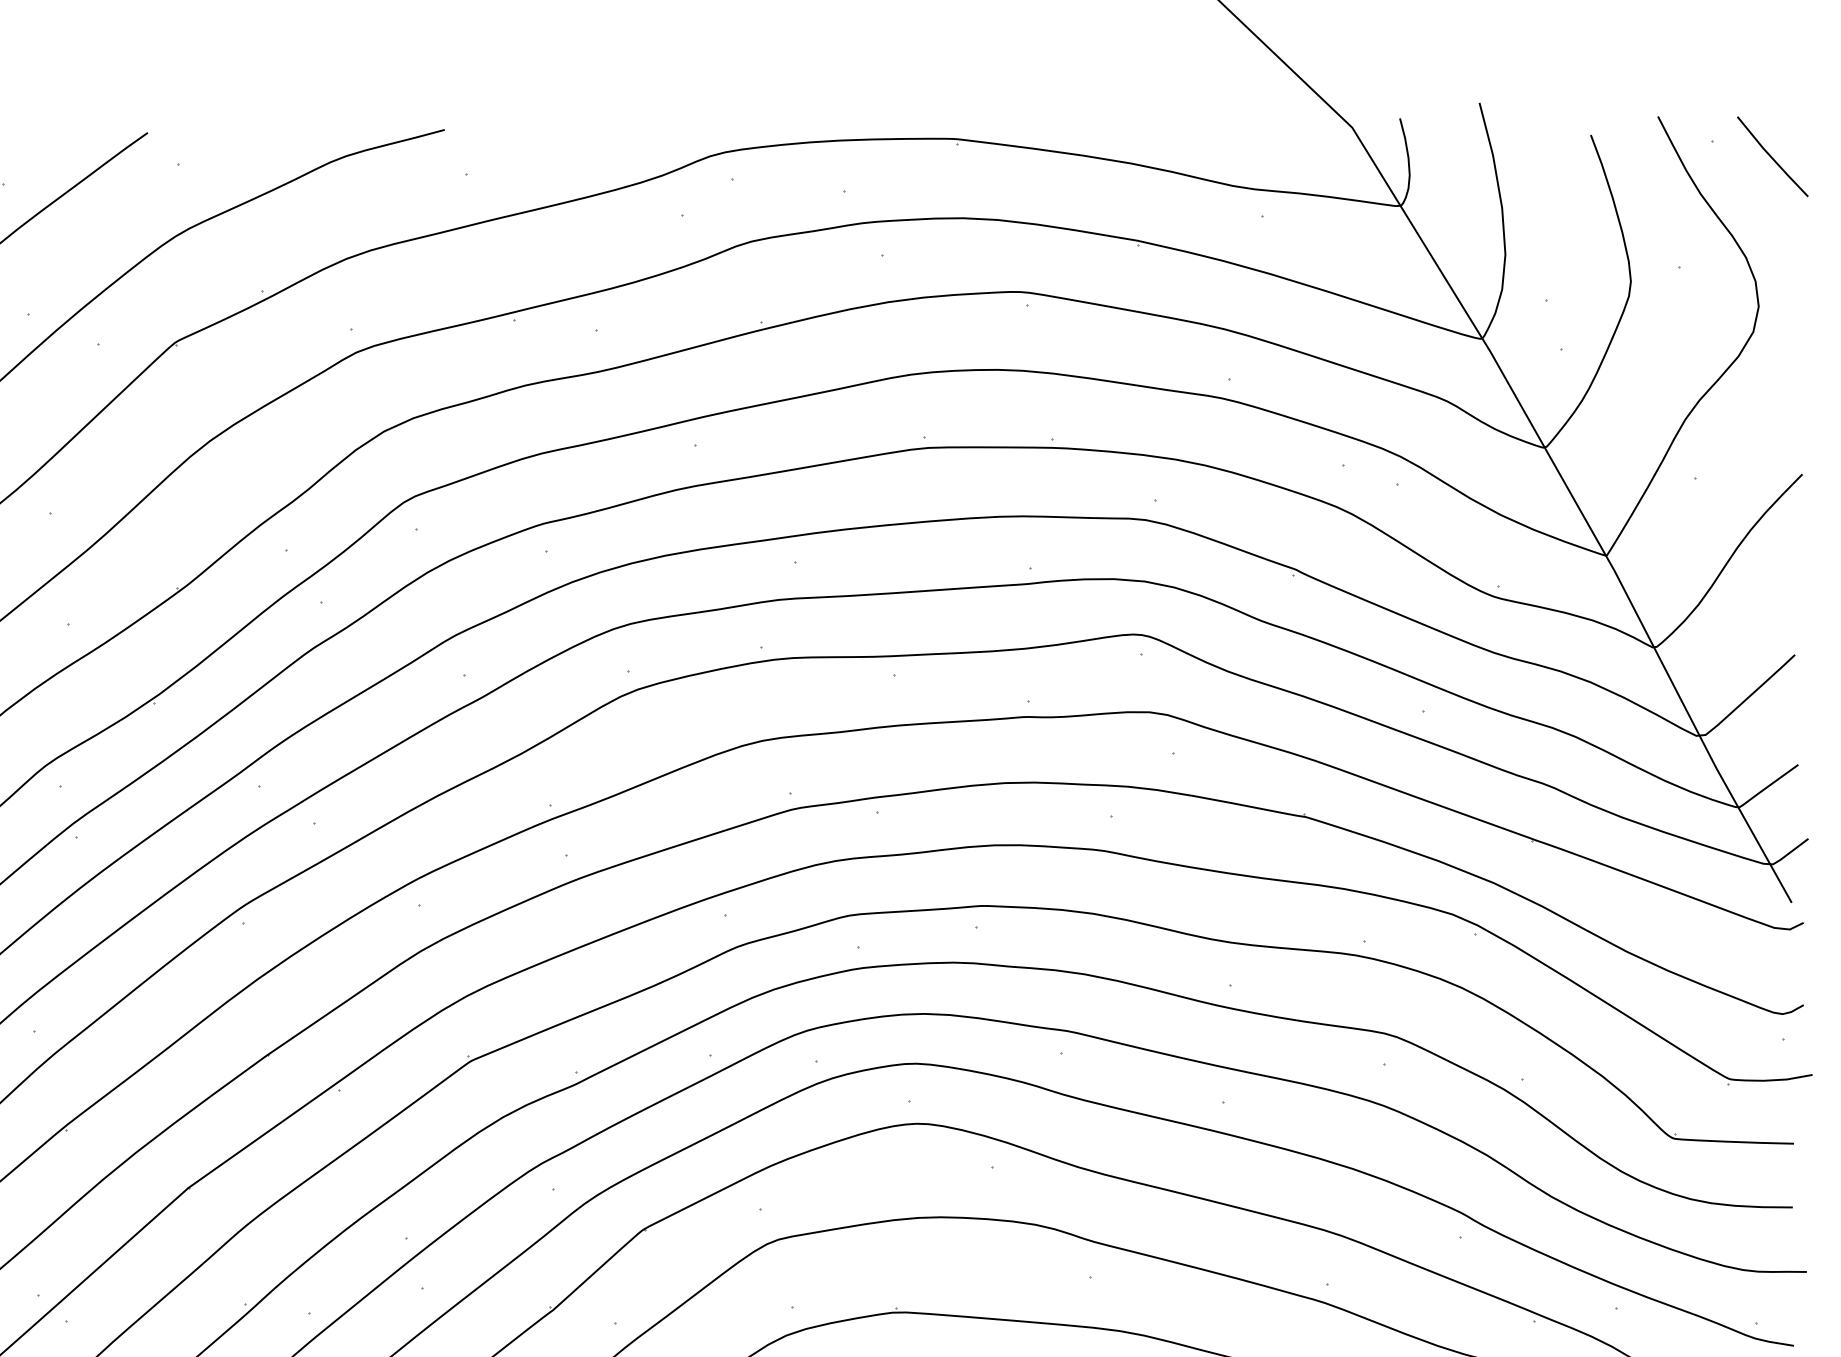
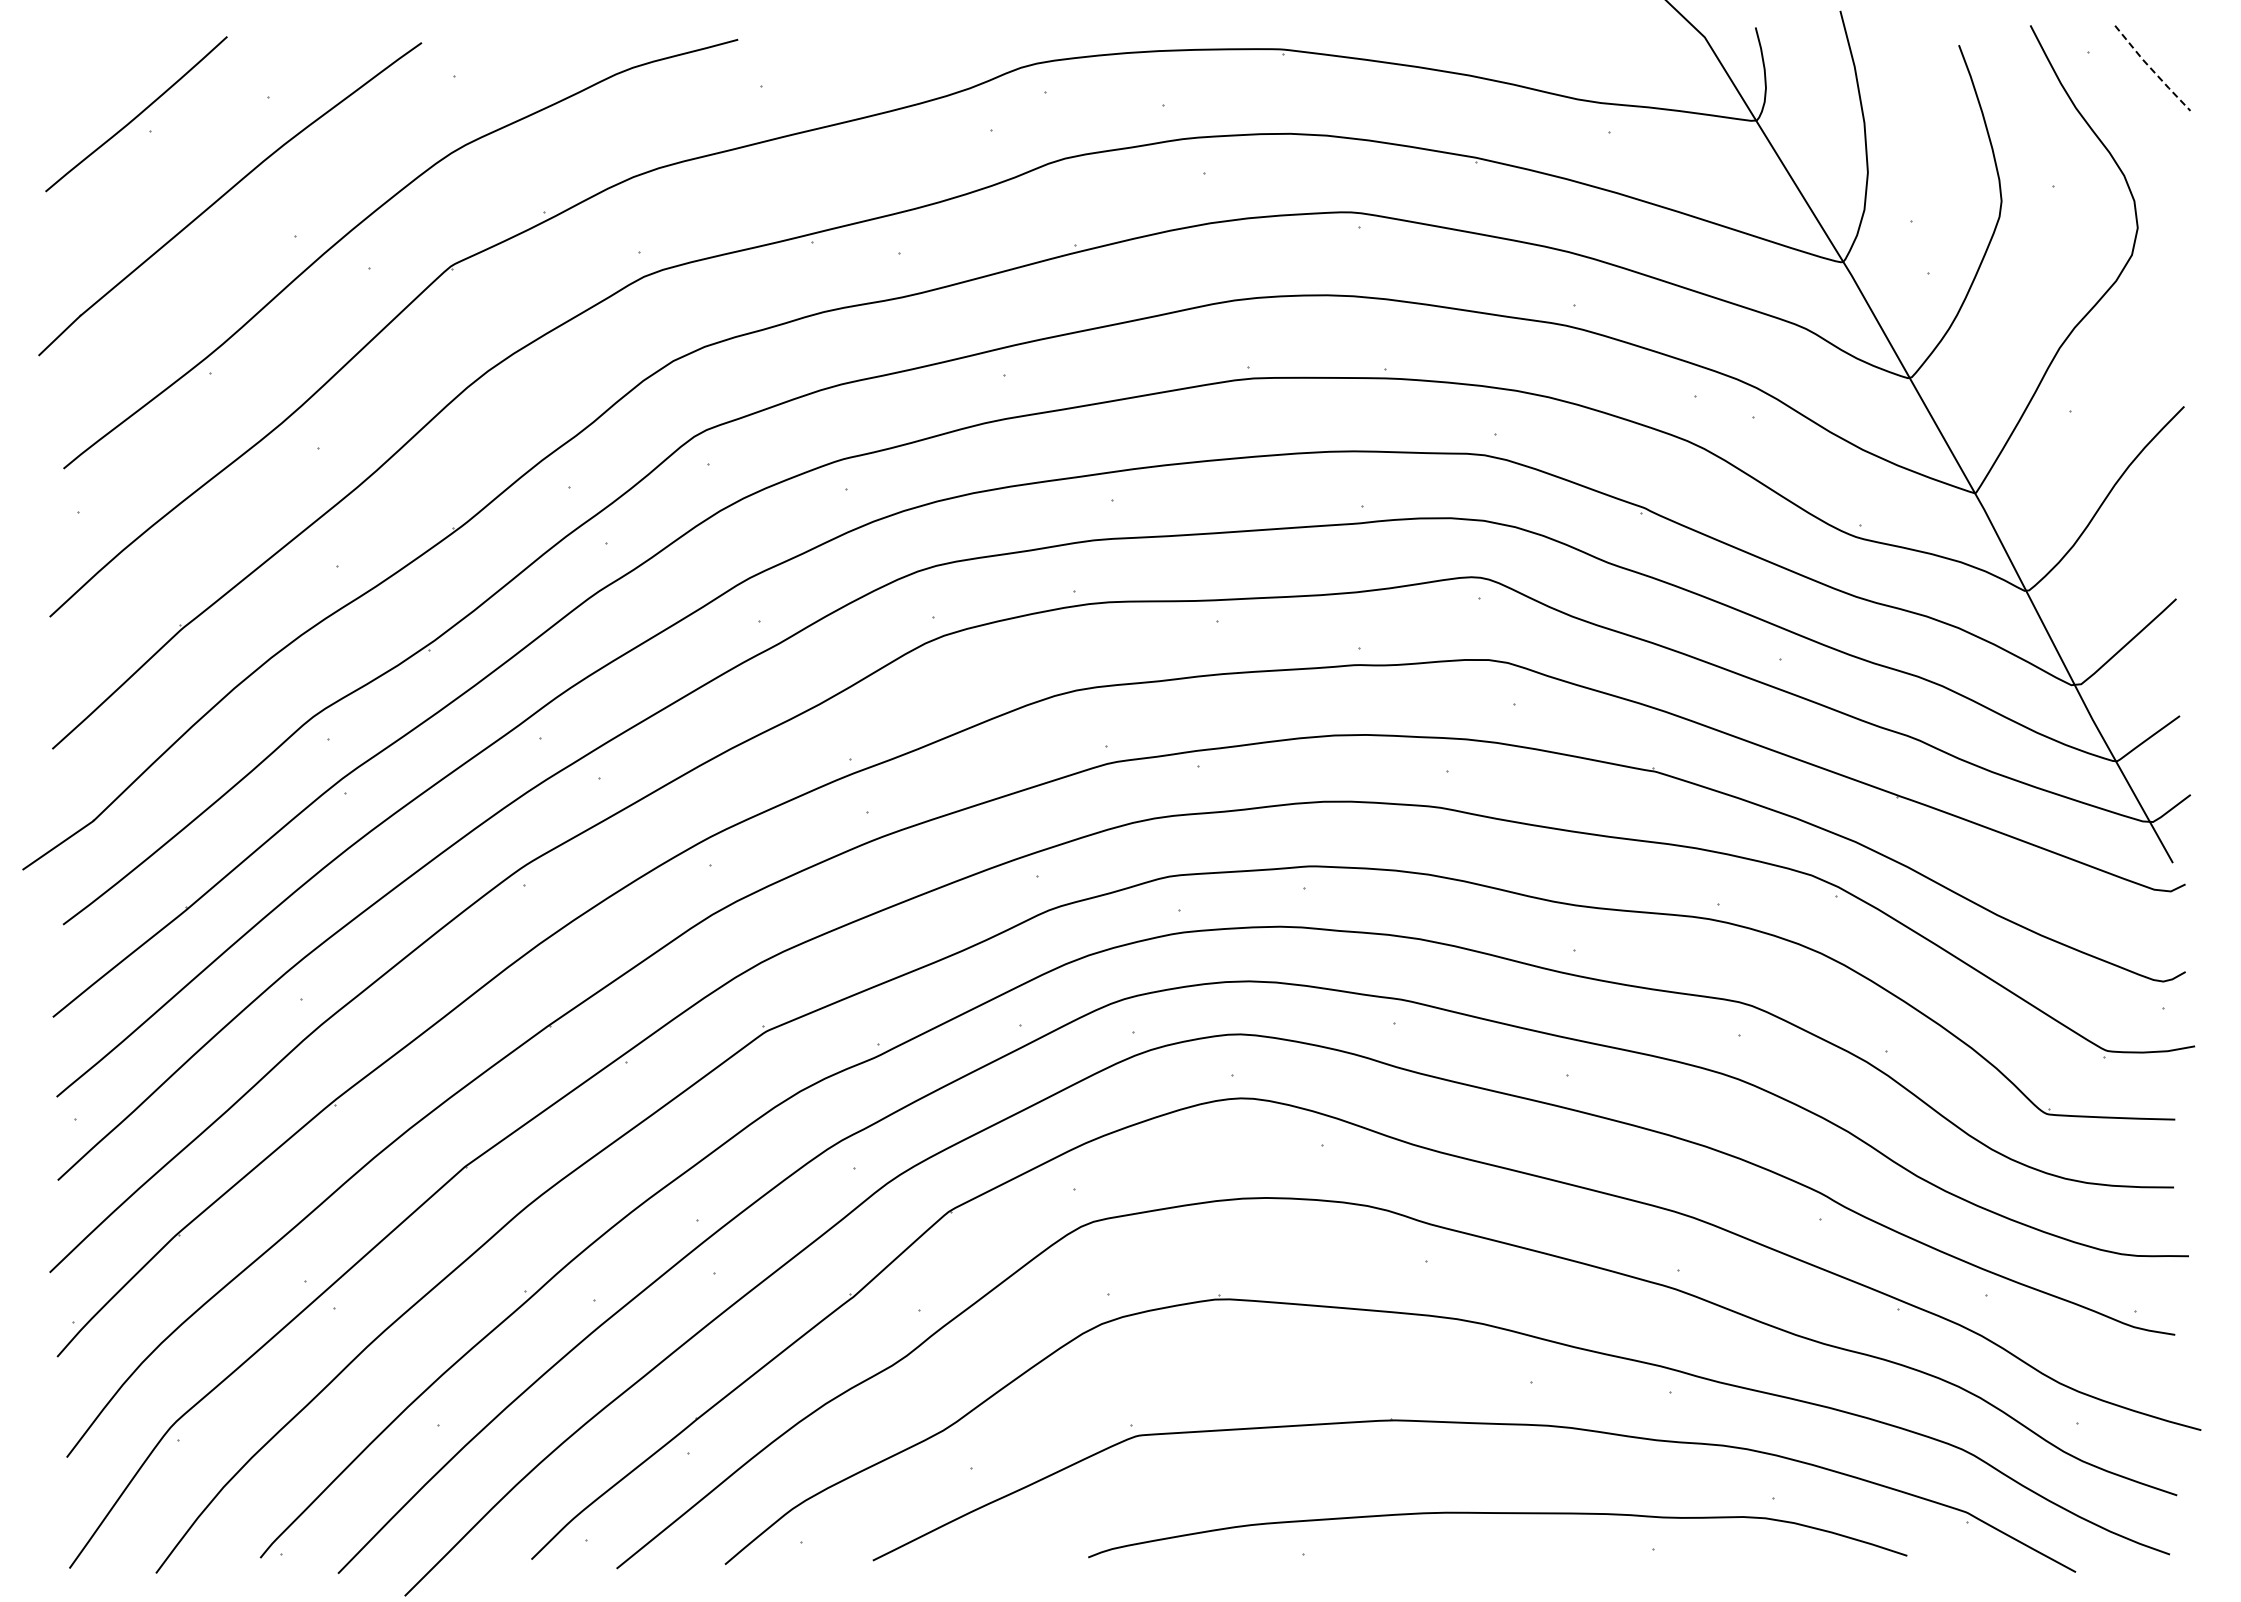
line: (1771, 157) -> (2151, 69), solid -> dashed

